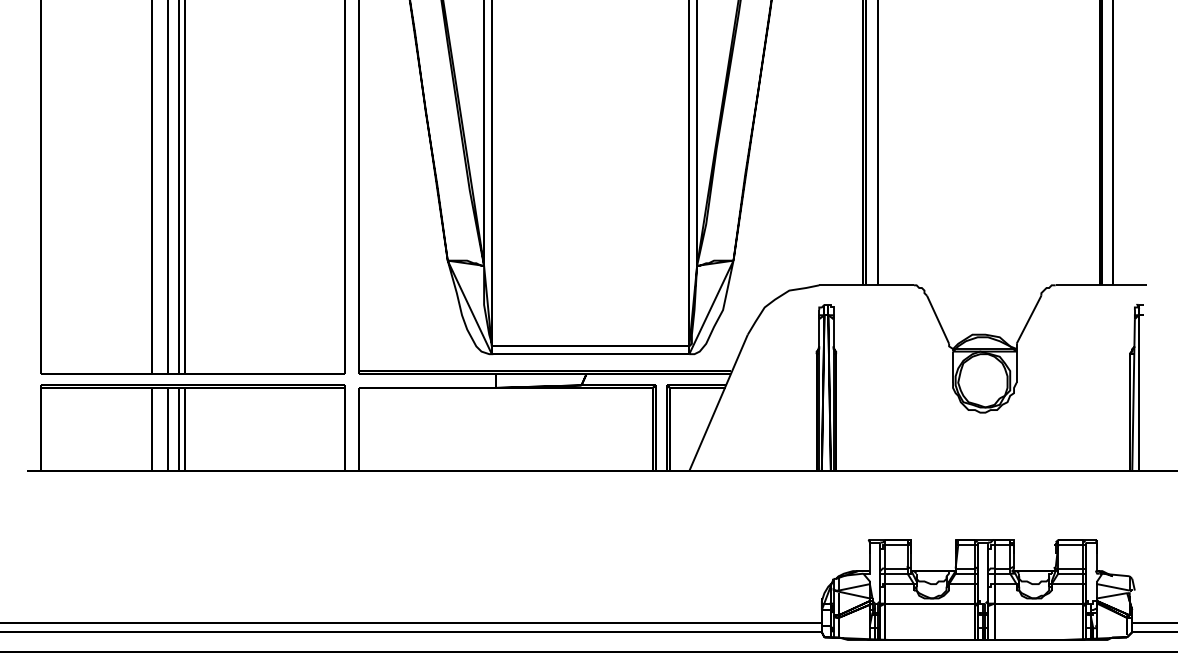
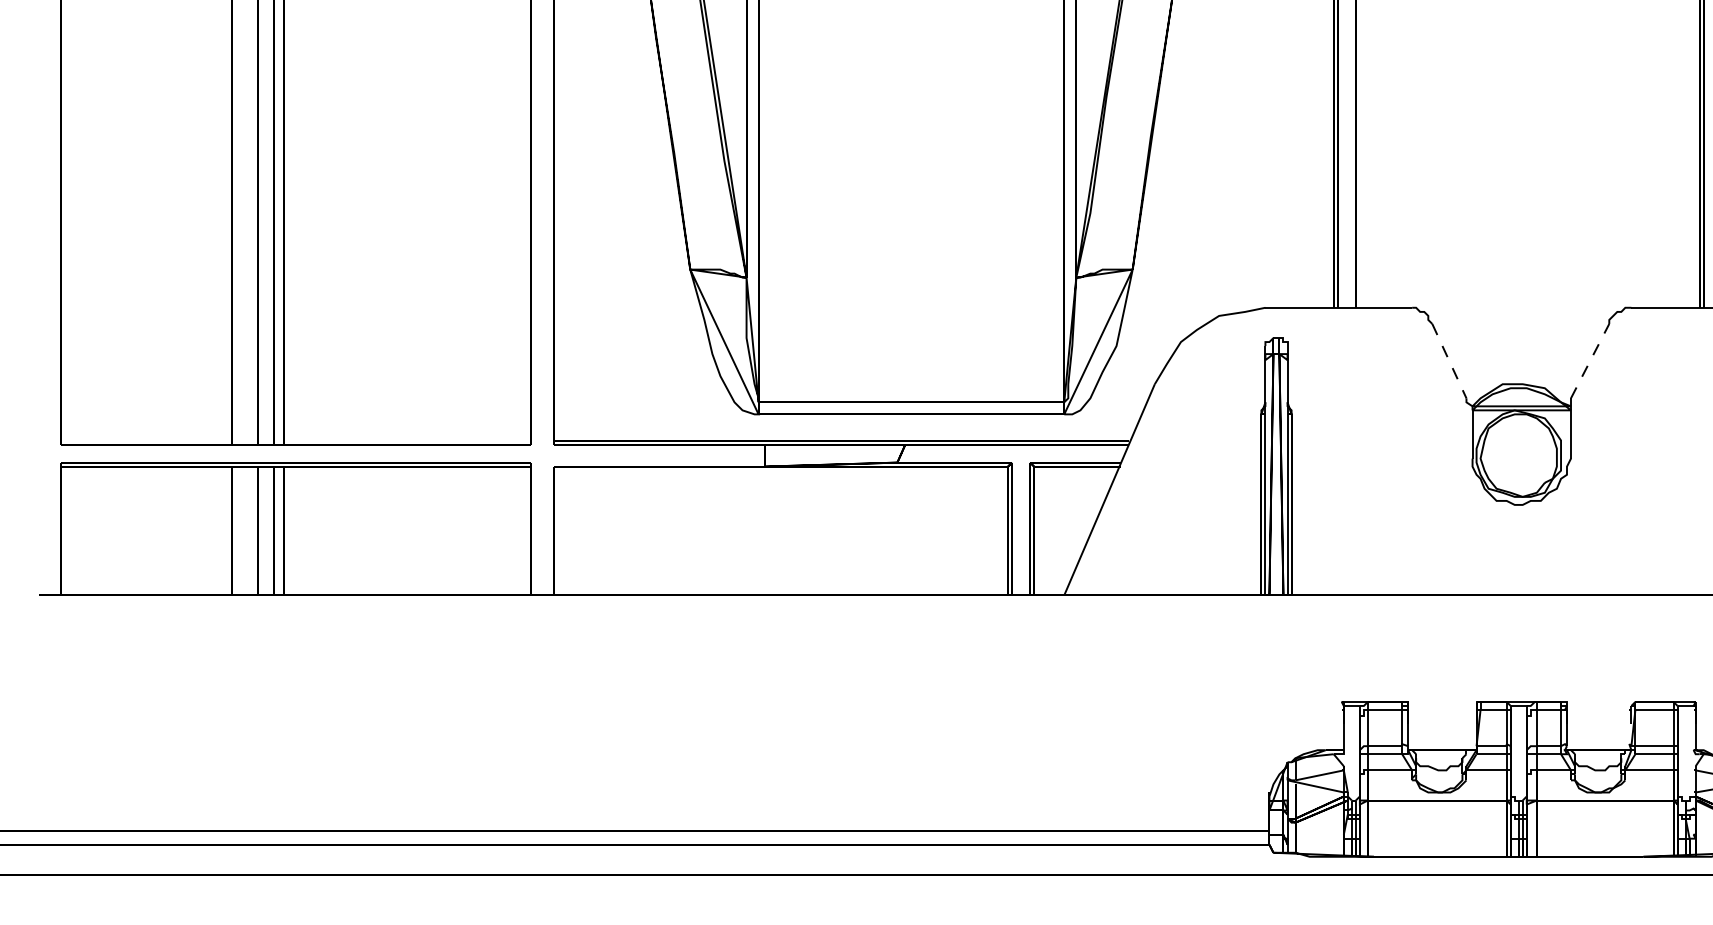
line: (1029, 319) -> (1590, 360), solid -> dashed
line: (938, 320) -> (1450, 362), solid -> dashed

